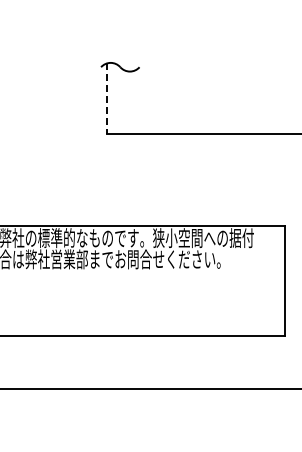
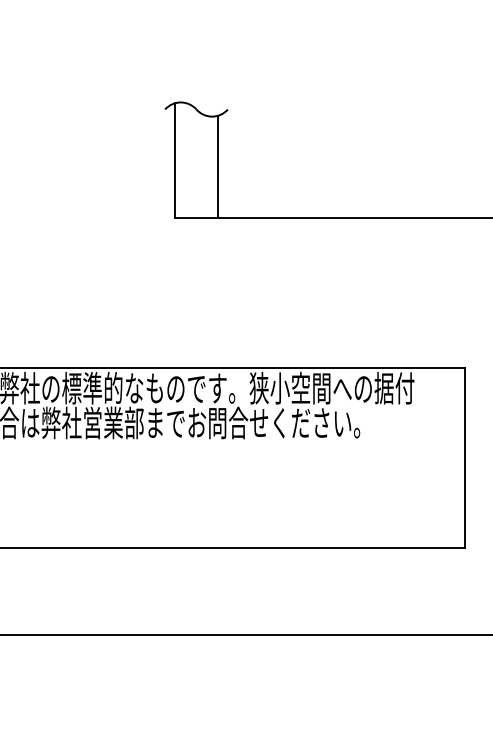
line: (107, 99) -> (175, 162), dashed -> solid
line: (133, 102) -> (217, 167), added

